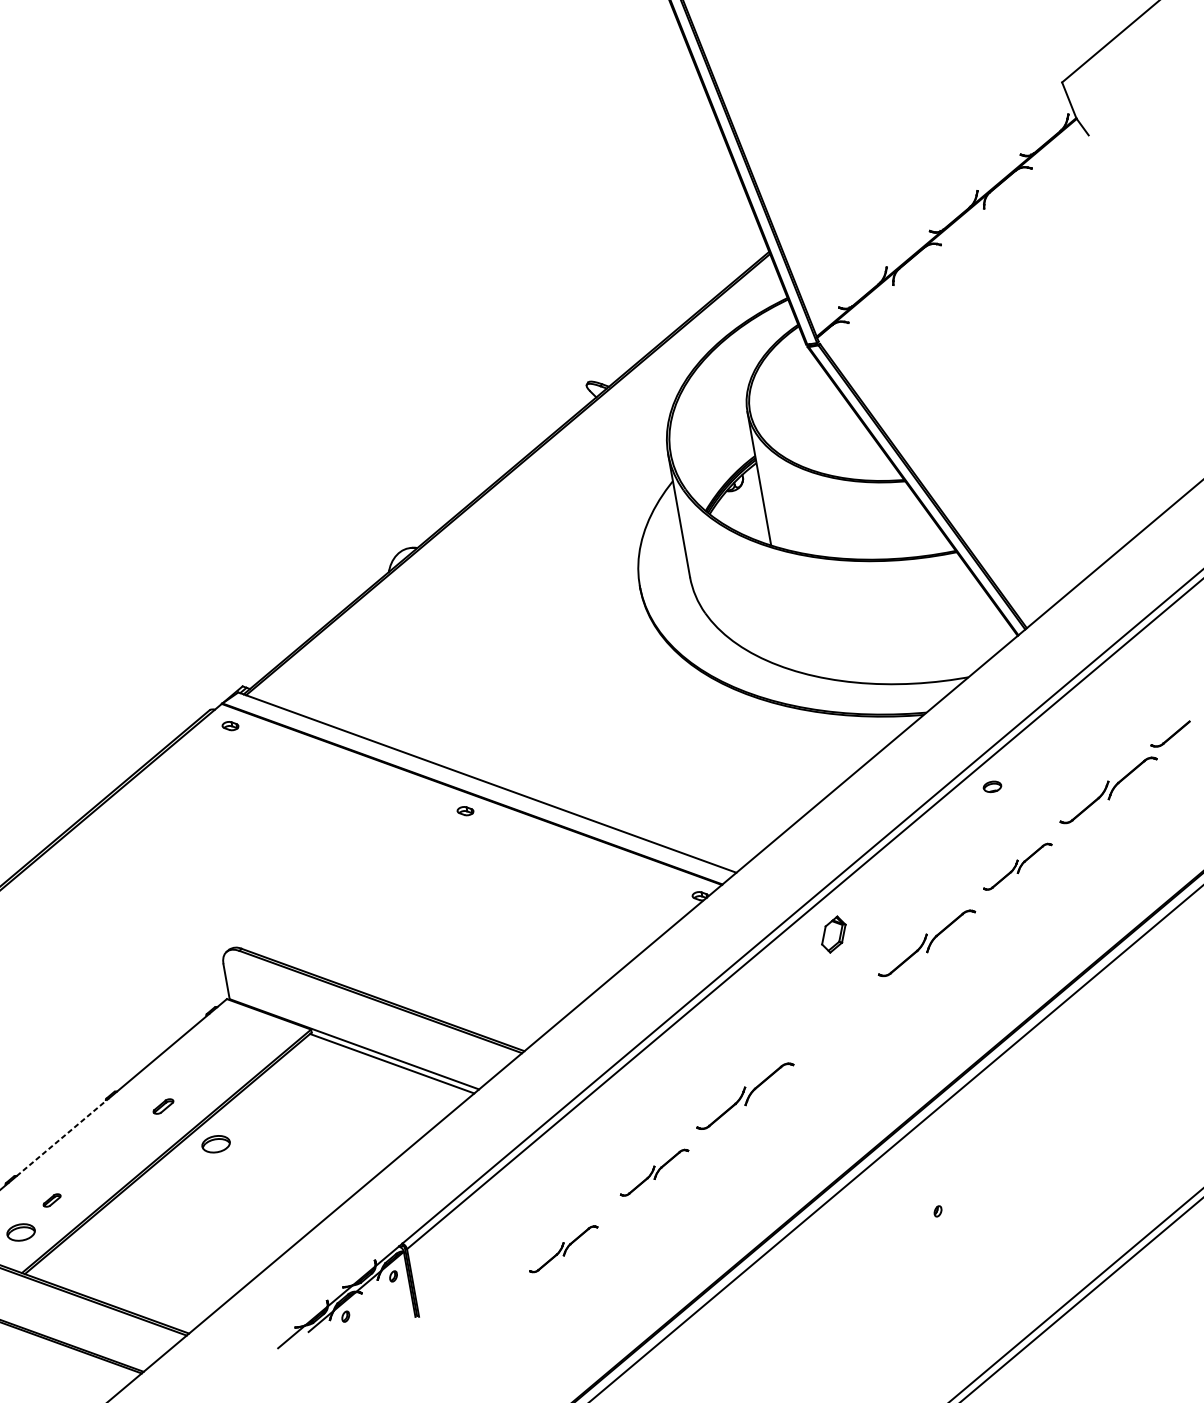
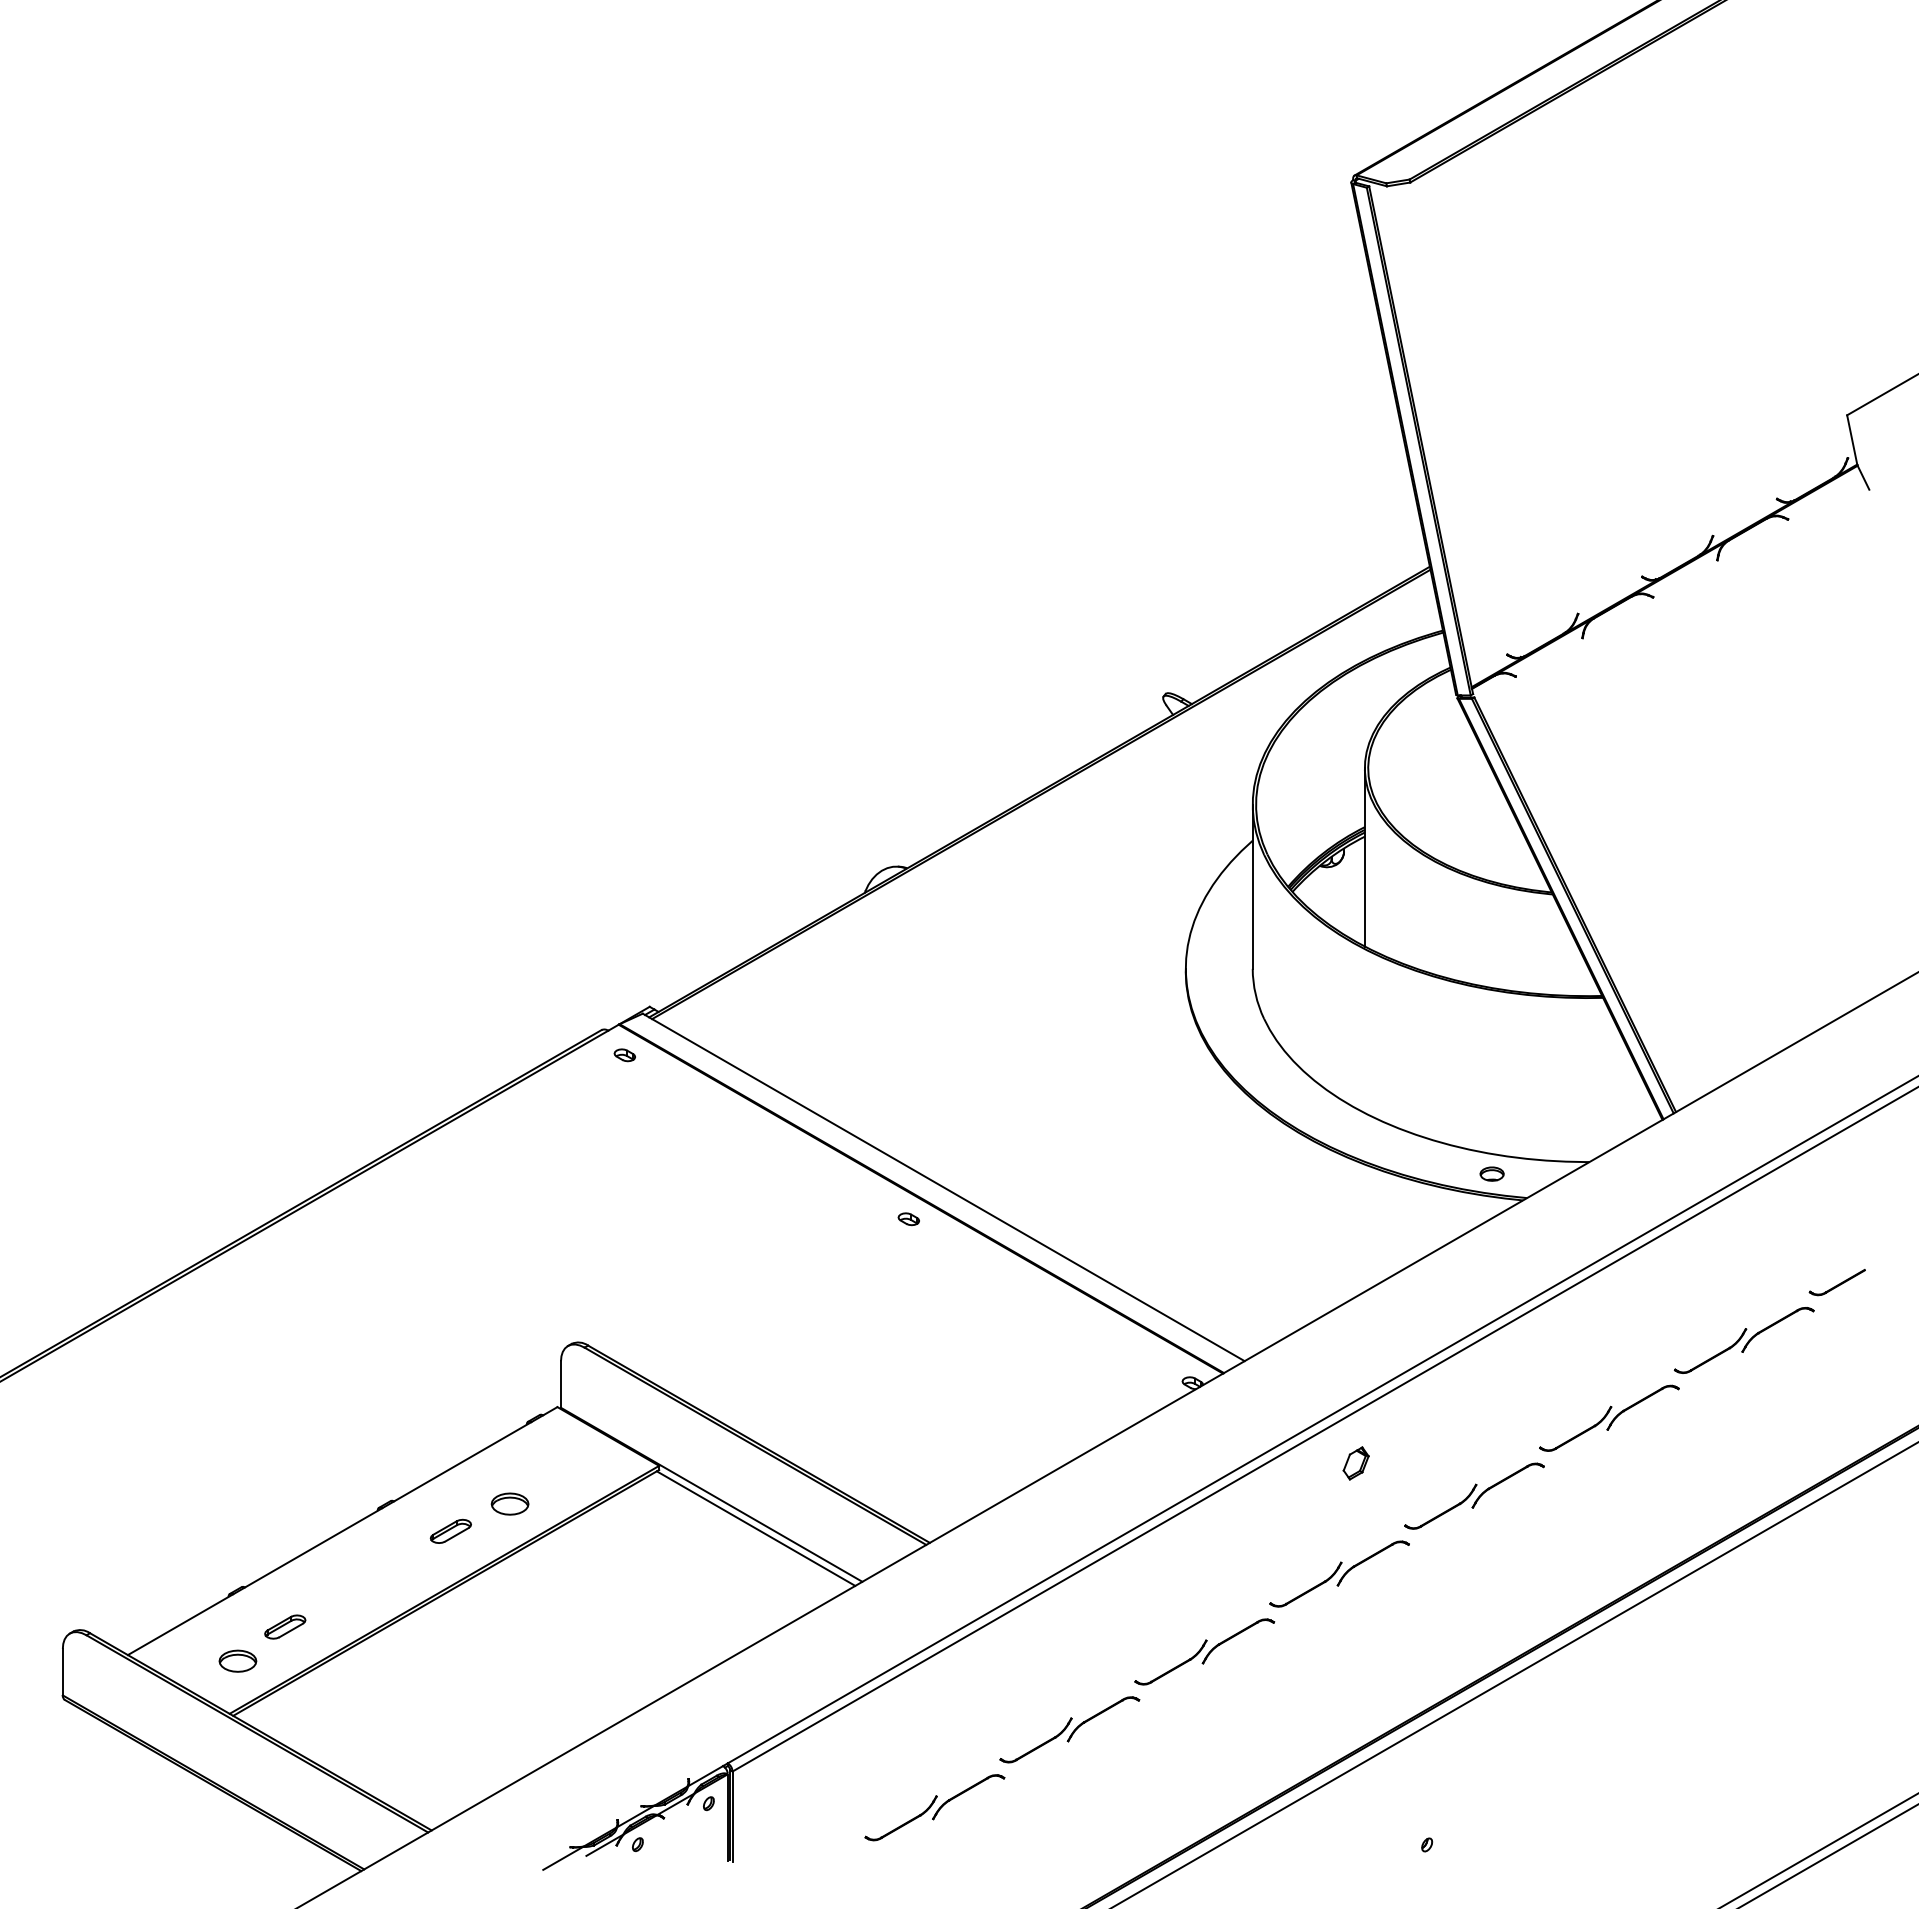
part: (991, 786) -> (1491, 1173), moved
part: (1017, 866) -> (1609, 1417), size x1.43
part: (833, 934) -> (1355, 1463), size x0.71
part: (836, 1019) -> (1339, 1573), added
part: (163, 1105) -> (450, 1530), size x1.43
line: (63, 1136) -> (314, 1547), dashed -> solid
part: (215, 1143) -> (509, 1503), moved
part: (654, 1172) -> (1069, 1729), size x1.43
part: (52, 1200) -> (285, 1626), size x1.67
part: (563, 1249) -> (934, 1807), size x1.43

